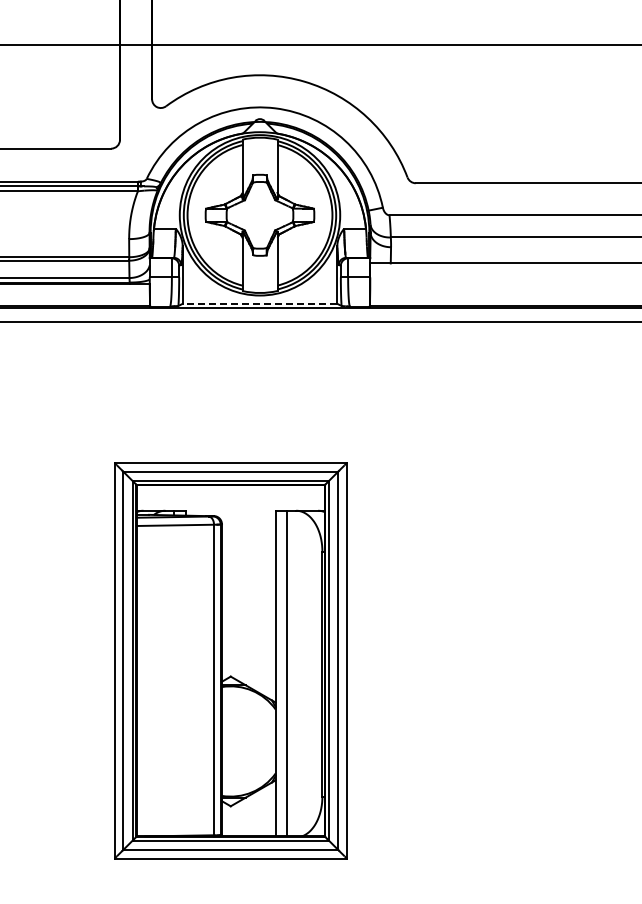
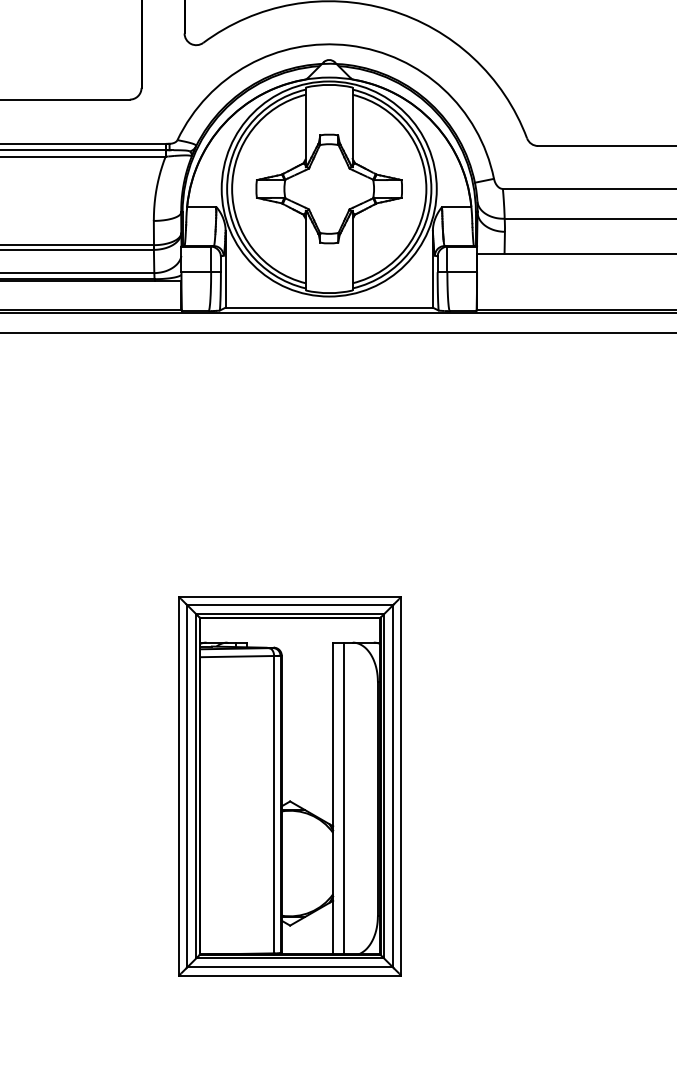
line: (259, 303) -> (328, 307), dashed -> solid
part: (230, 660) -> (289, 785), size x0.71

